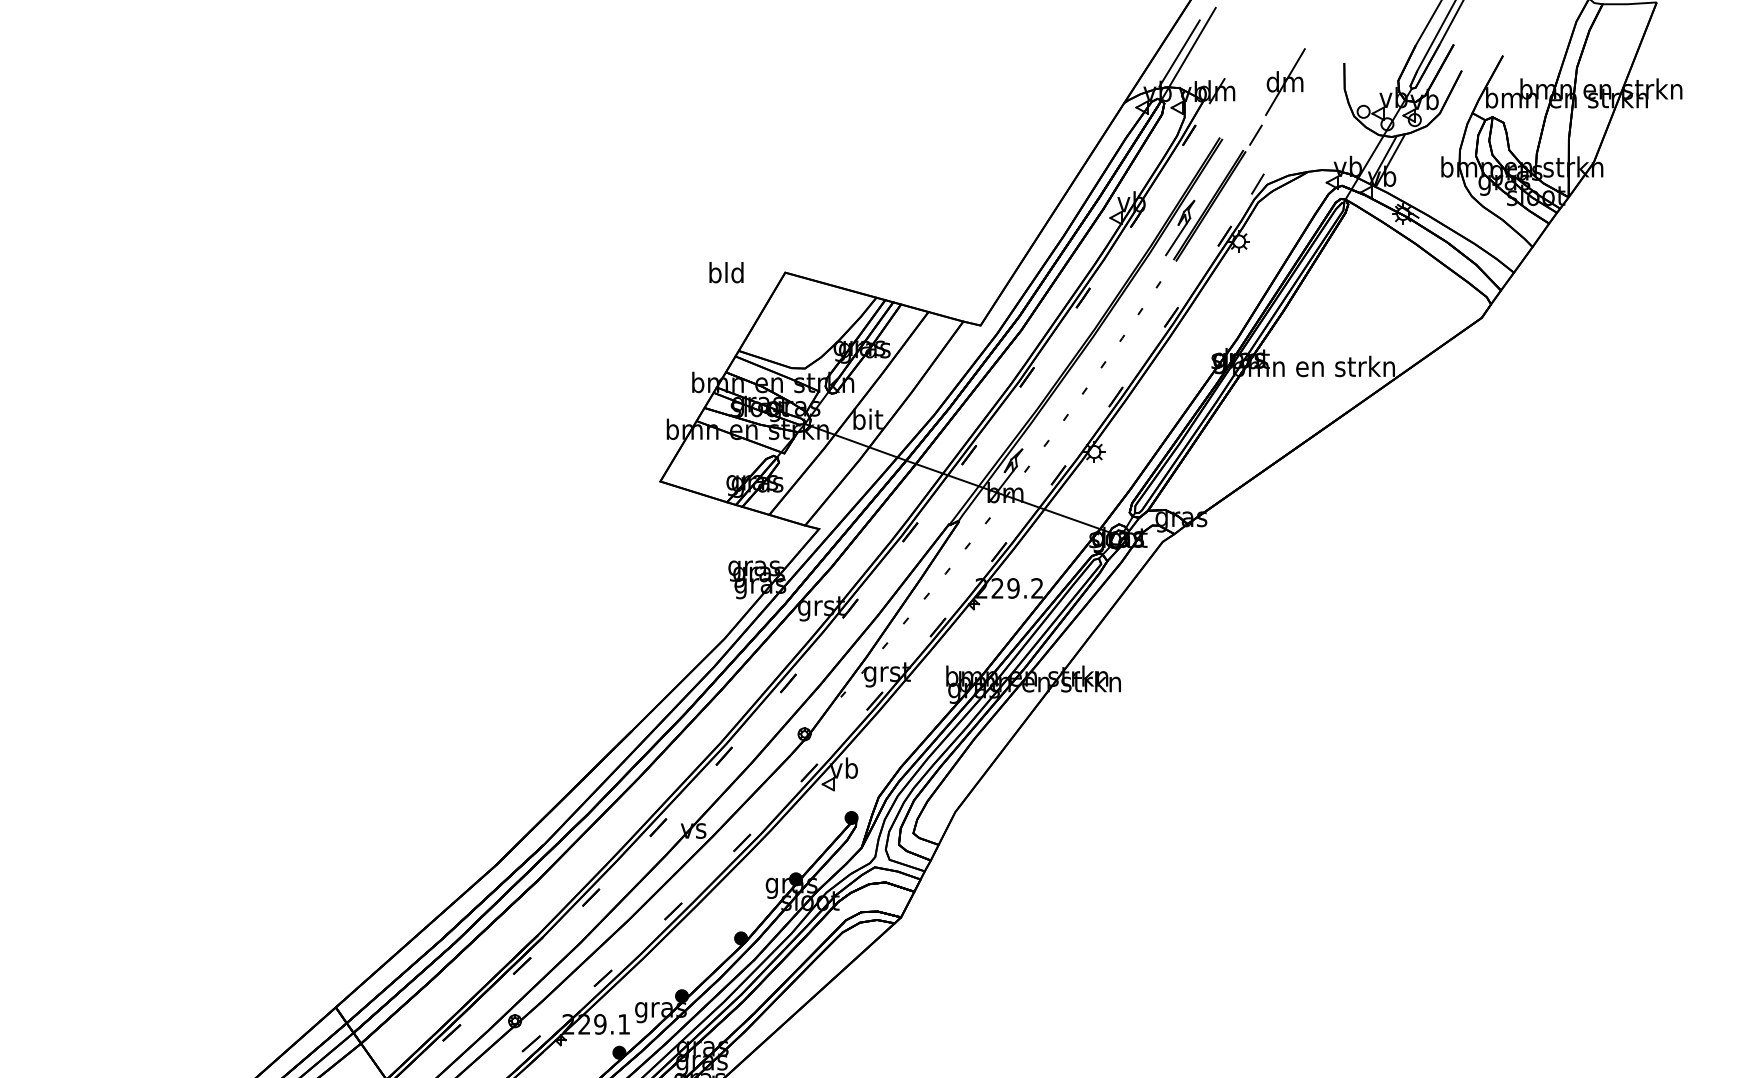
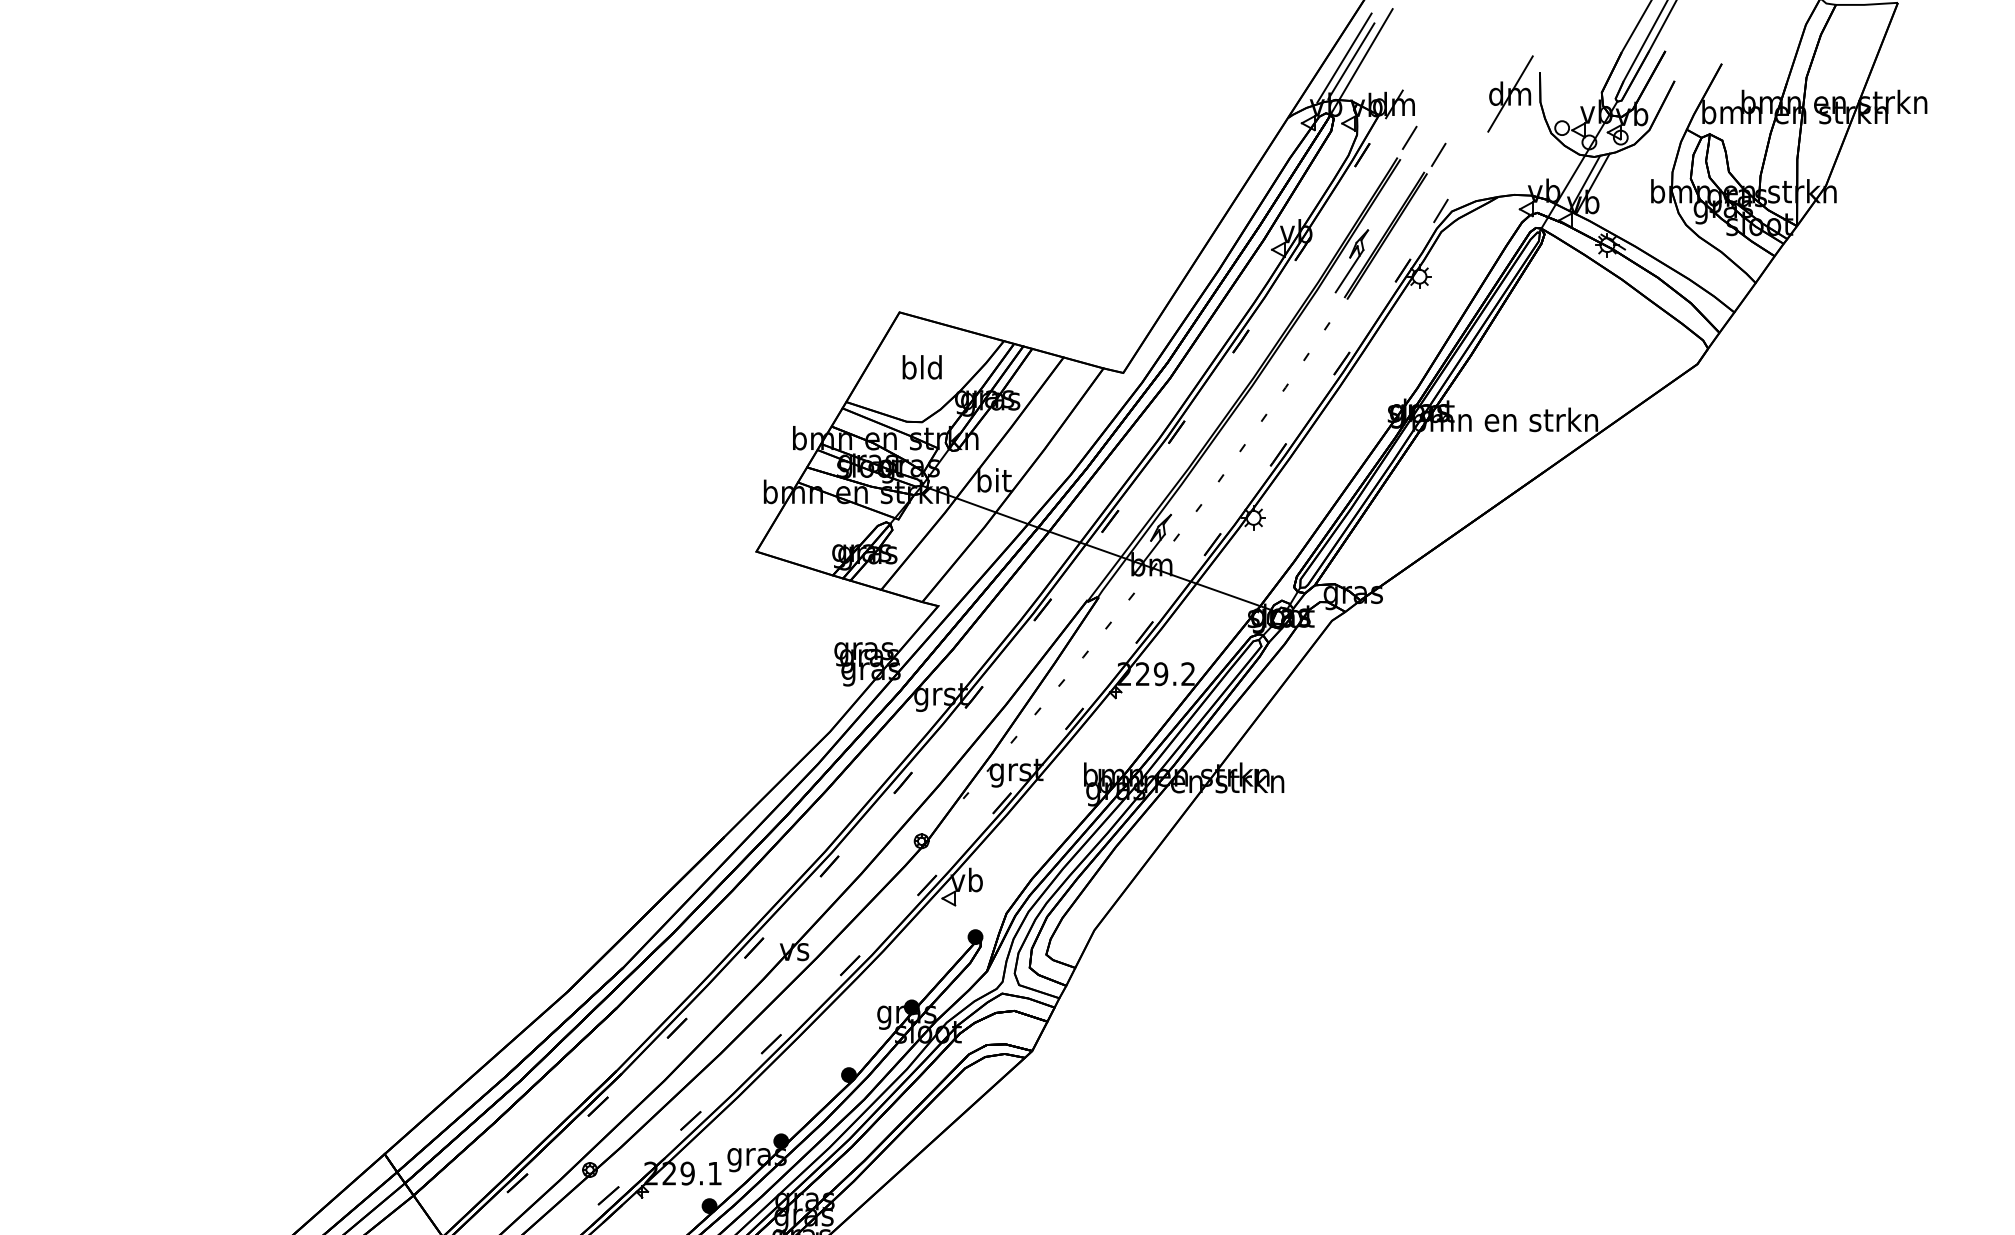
line: (1173, 50) -> (1344, 57), added
part: (1285, 81) -> (1510, 93), moved
line: (1230, 120) -> (1409, 137), added
text: (725, 272) -> (921, 367), moved

